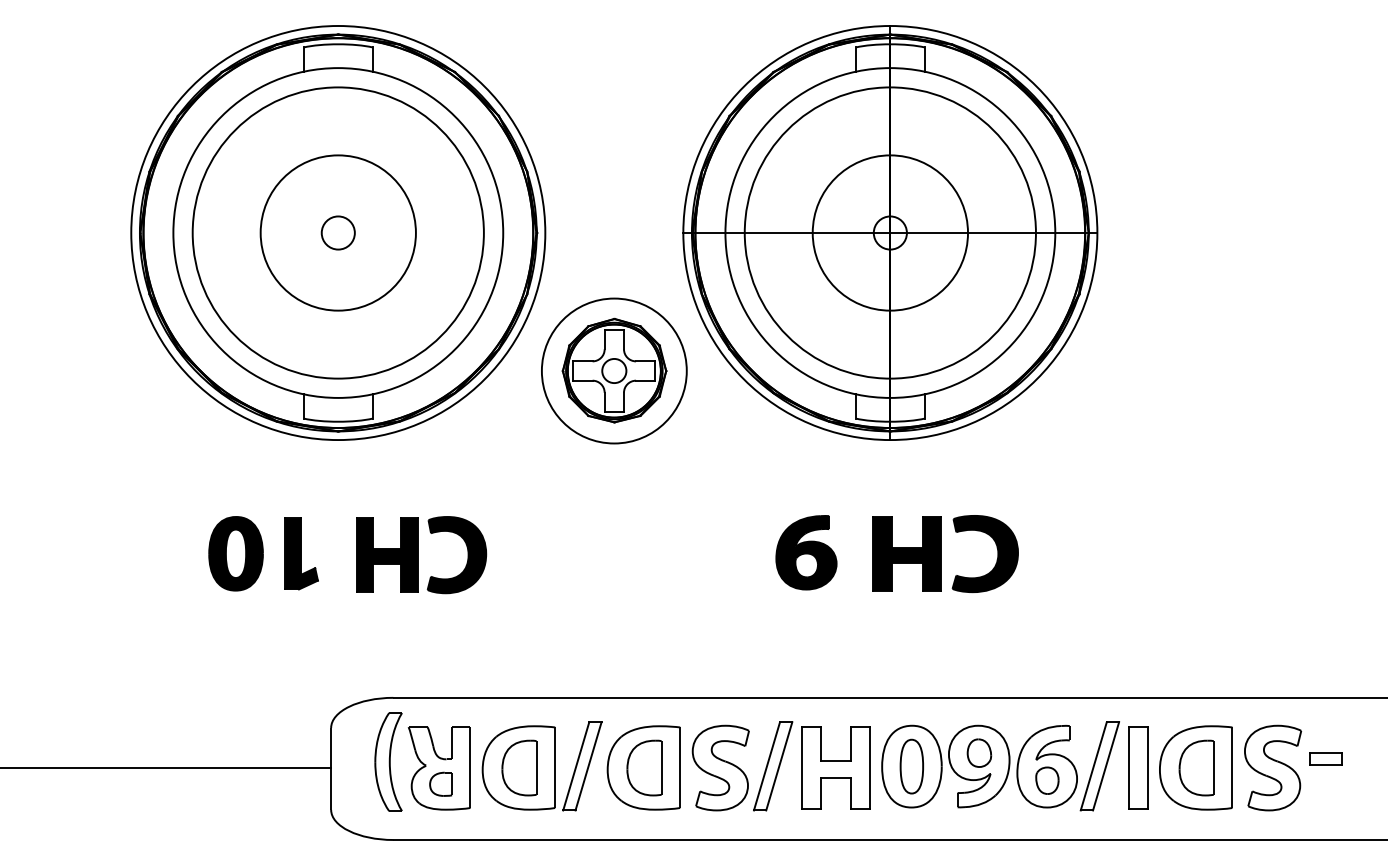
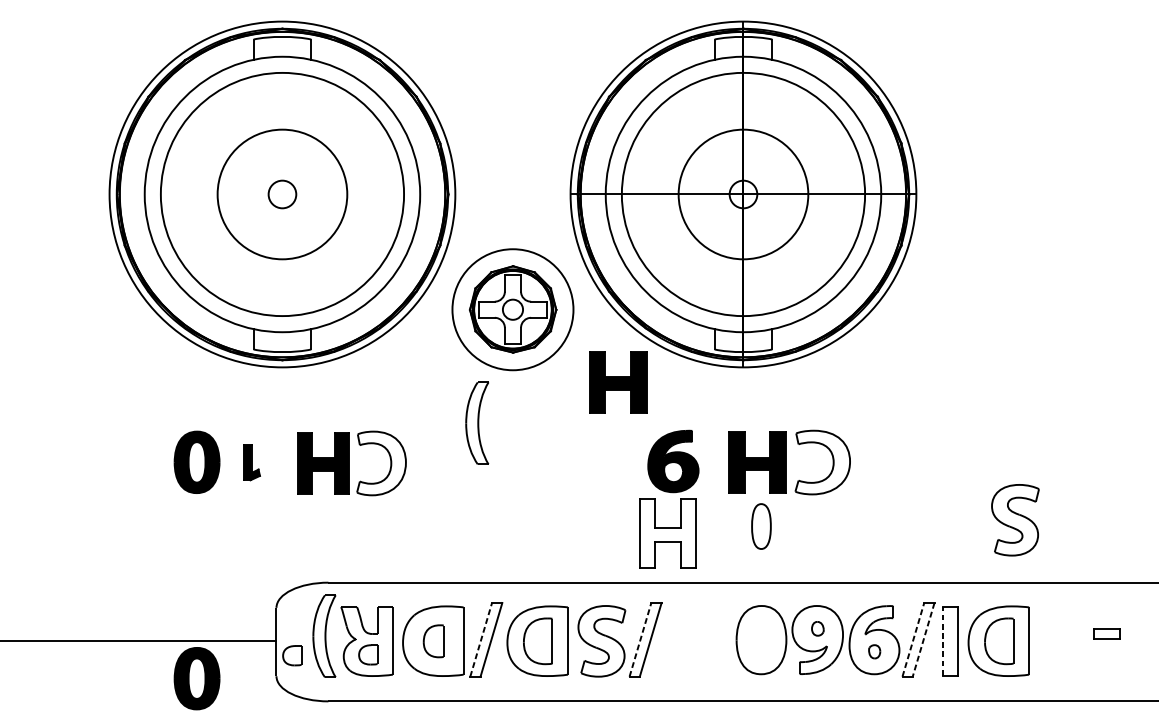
part: (739, 457) -> (617, 381), added
part: (571, 506) -> (477, 422), added
part: (301, 553) -> (251, 462), size x0.6
fill: (985, 553) -> (822, 462), removed
fill: (456, 554) -> (381, 462), removed
part: (979, 752) -> (817, 628), size x0.6
line: (576, 766) -> (481, 640), solid -> dashed
line: (766, 766) -> (640, 640), solid -> dashed
part: (911, 766) -> (761, 526), moved
line: (1093, 766) -> (913, 640), solid -> dashed
line: (1106, 766) -> (923, 640), solid -> dashed
part: (519, 767) -> (433, 640), size x0.7
part: (835, 767) -> (667, 533), moved
part: (1273, 767) -> (1015, 519), moved
line: (1129, 768) -> (943, 641), solid -> dashed
part: (1047, 780) -> (874, 651), size x0.6
part: (349, 784) -> (291, 655), added
part: (235, 812) -> (196, 678), added

